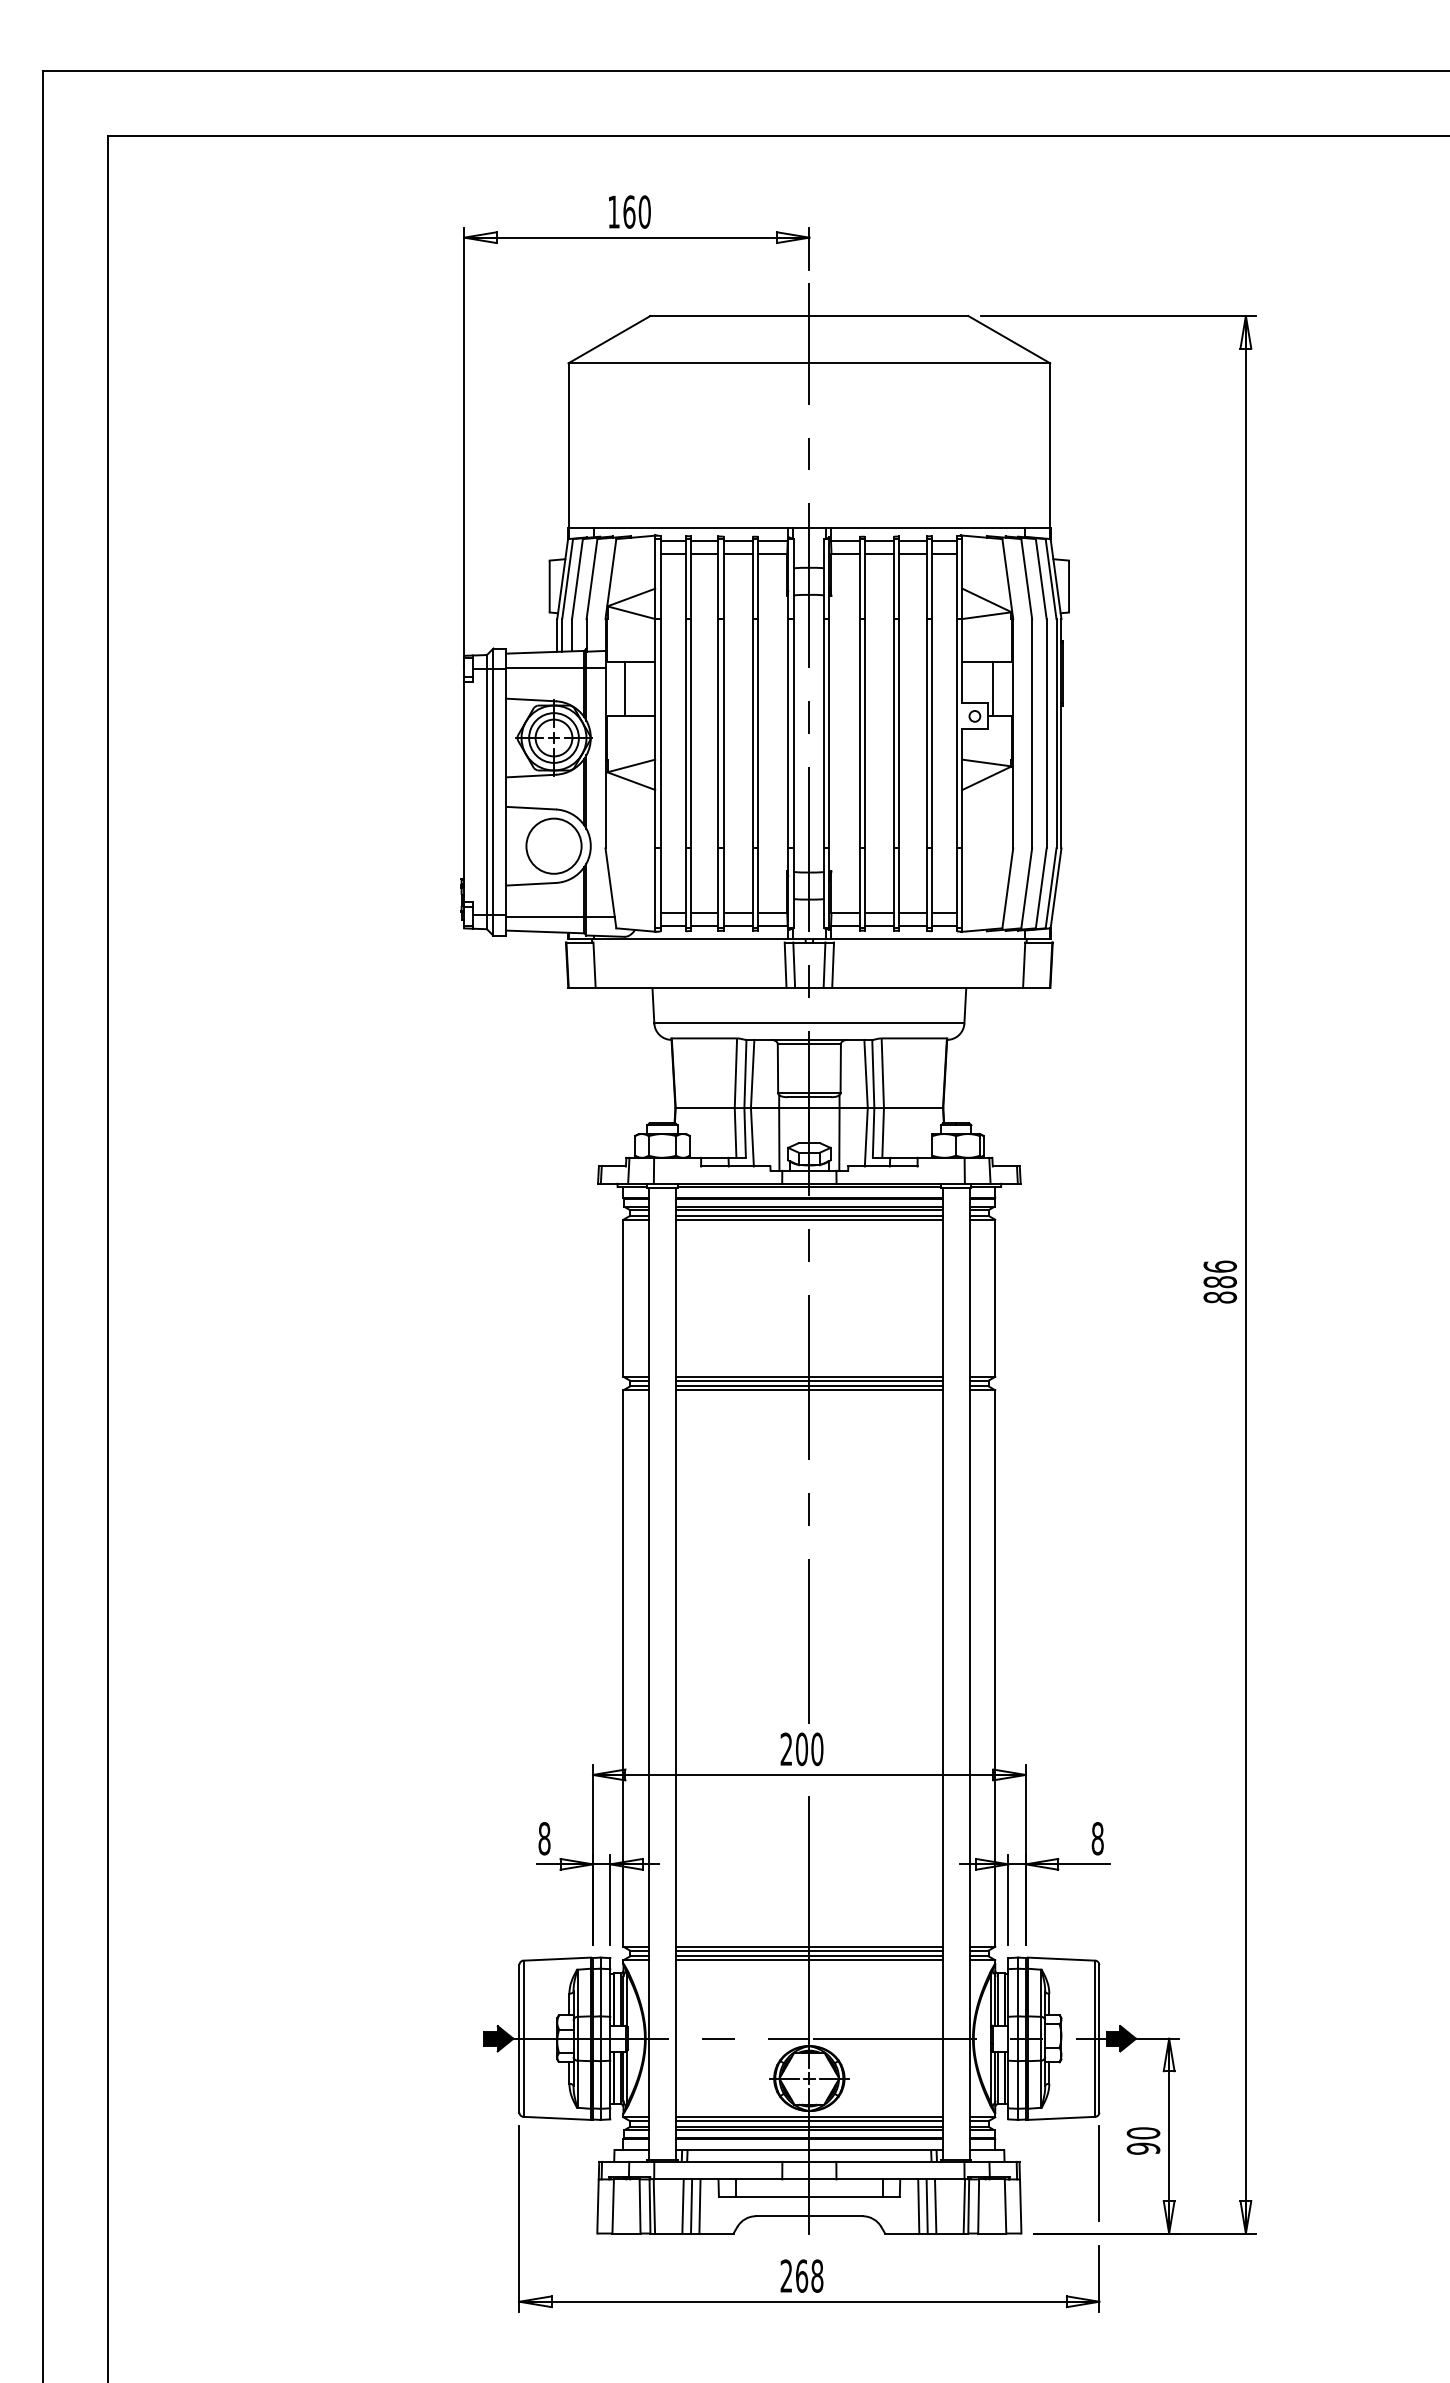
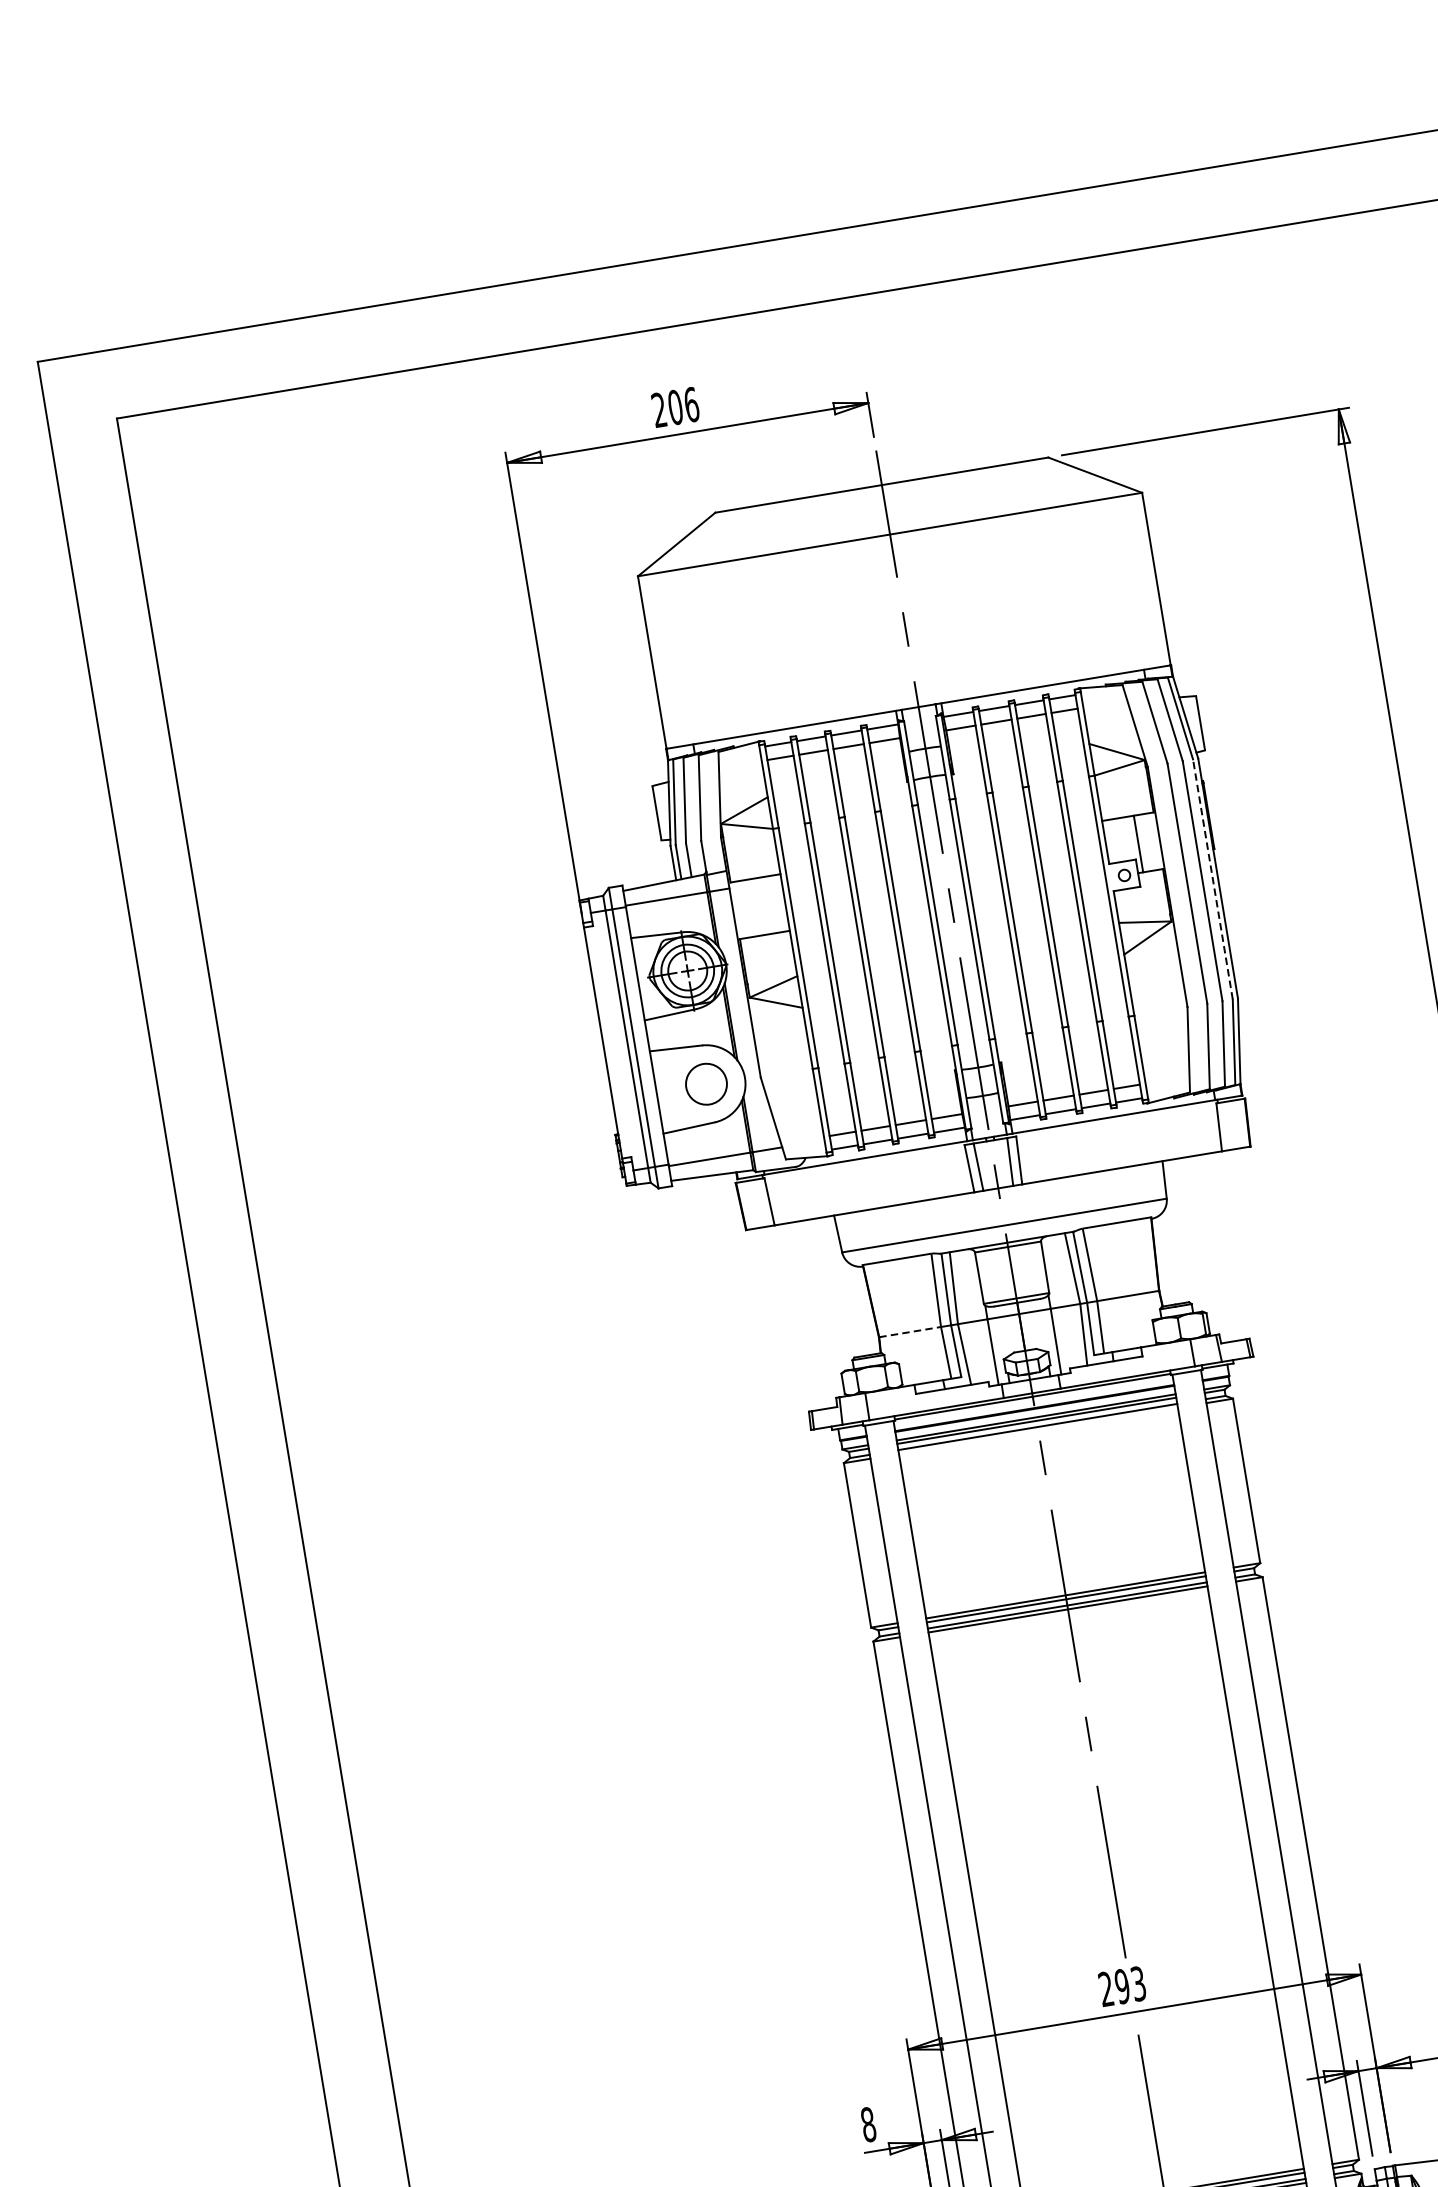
text: (629, 211) -> (675, 406), 160 -> 206
line: (624, 689) -> (753, 908), removed
line: (1056, 733) -> (1212, 879), solid -> dashed
circle: (553, 845) -> (705, 1083), size x0.7
line: (705, 1108) -> (910, 1332), solid -> dashed
line: (809, 1219) -> (1038, 1430), removed
text: (809, 1749) -> (1130, 1985), 200 -> 293

